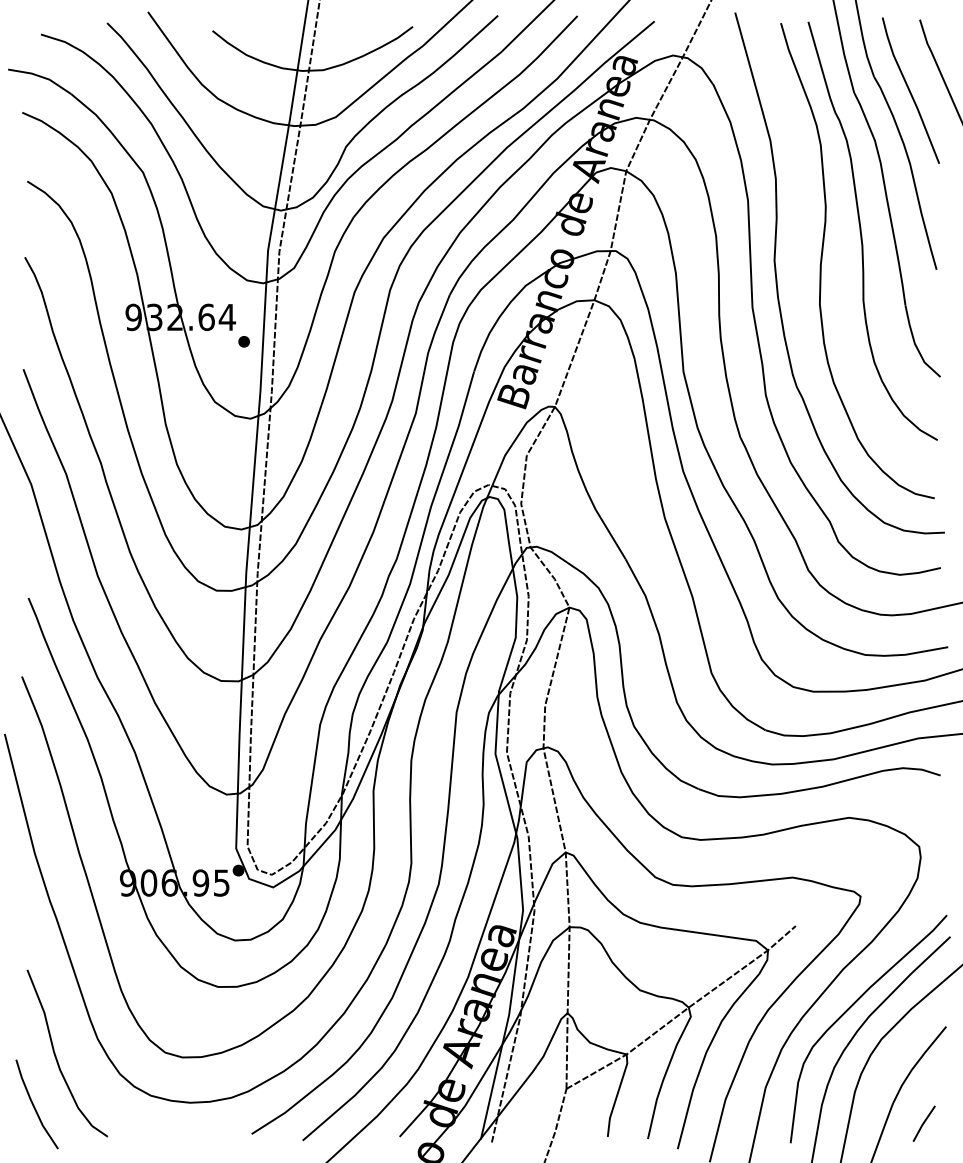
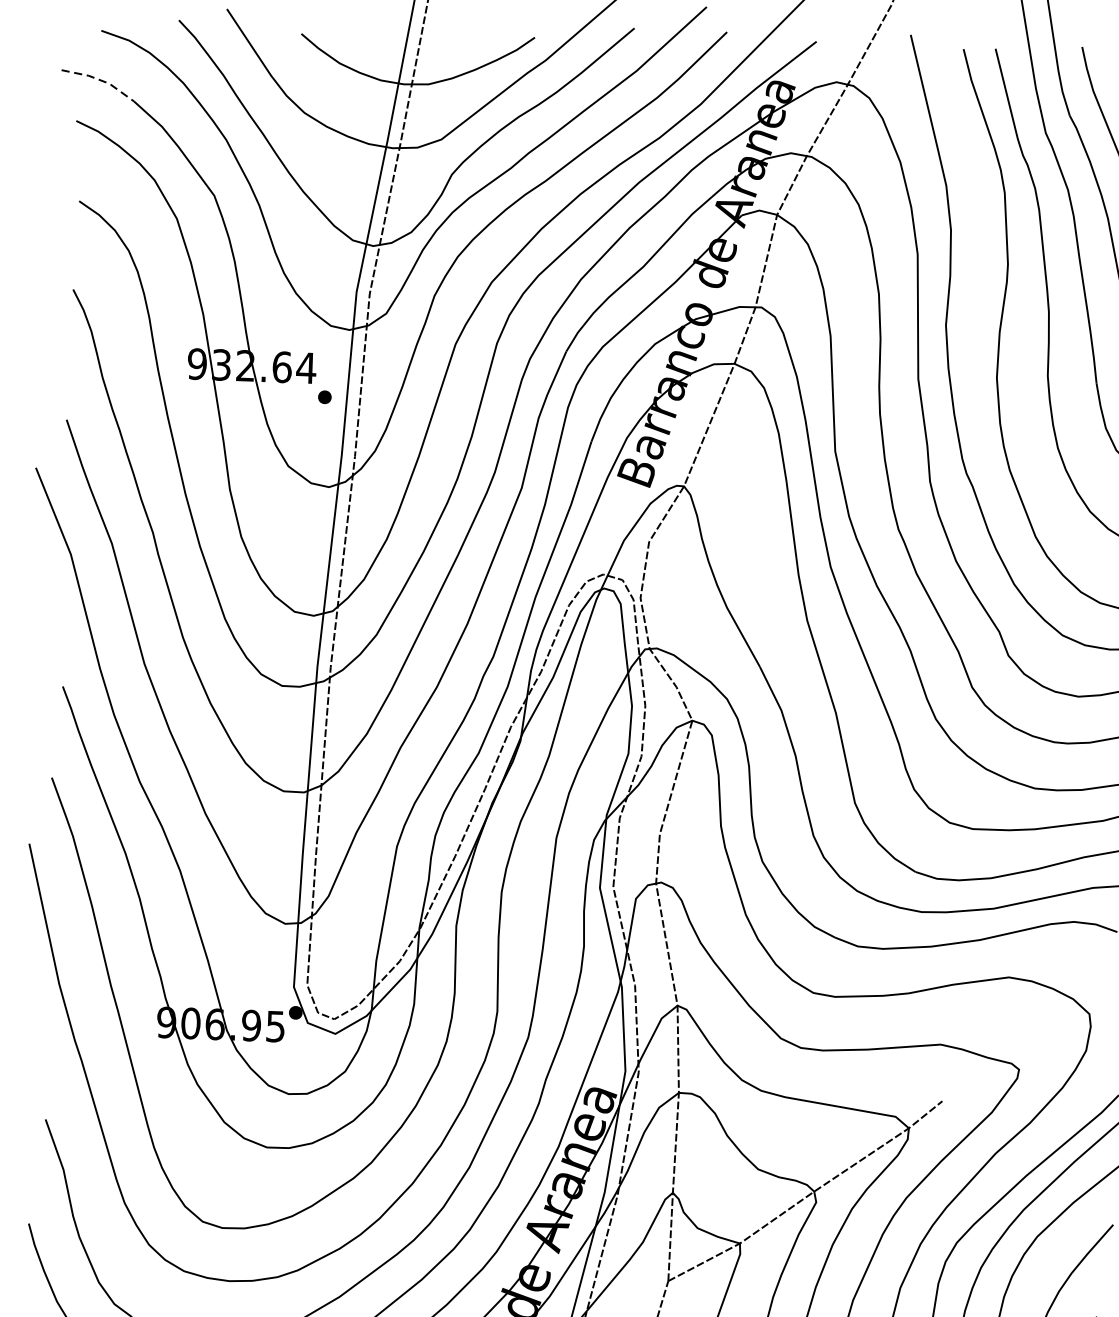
line: (42, 77) -> (101, 80), solid -> dashed

